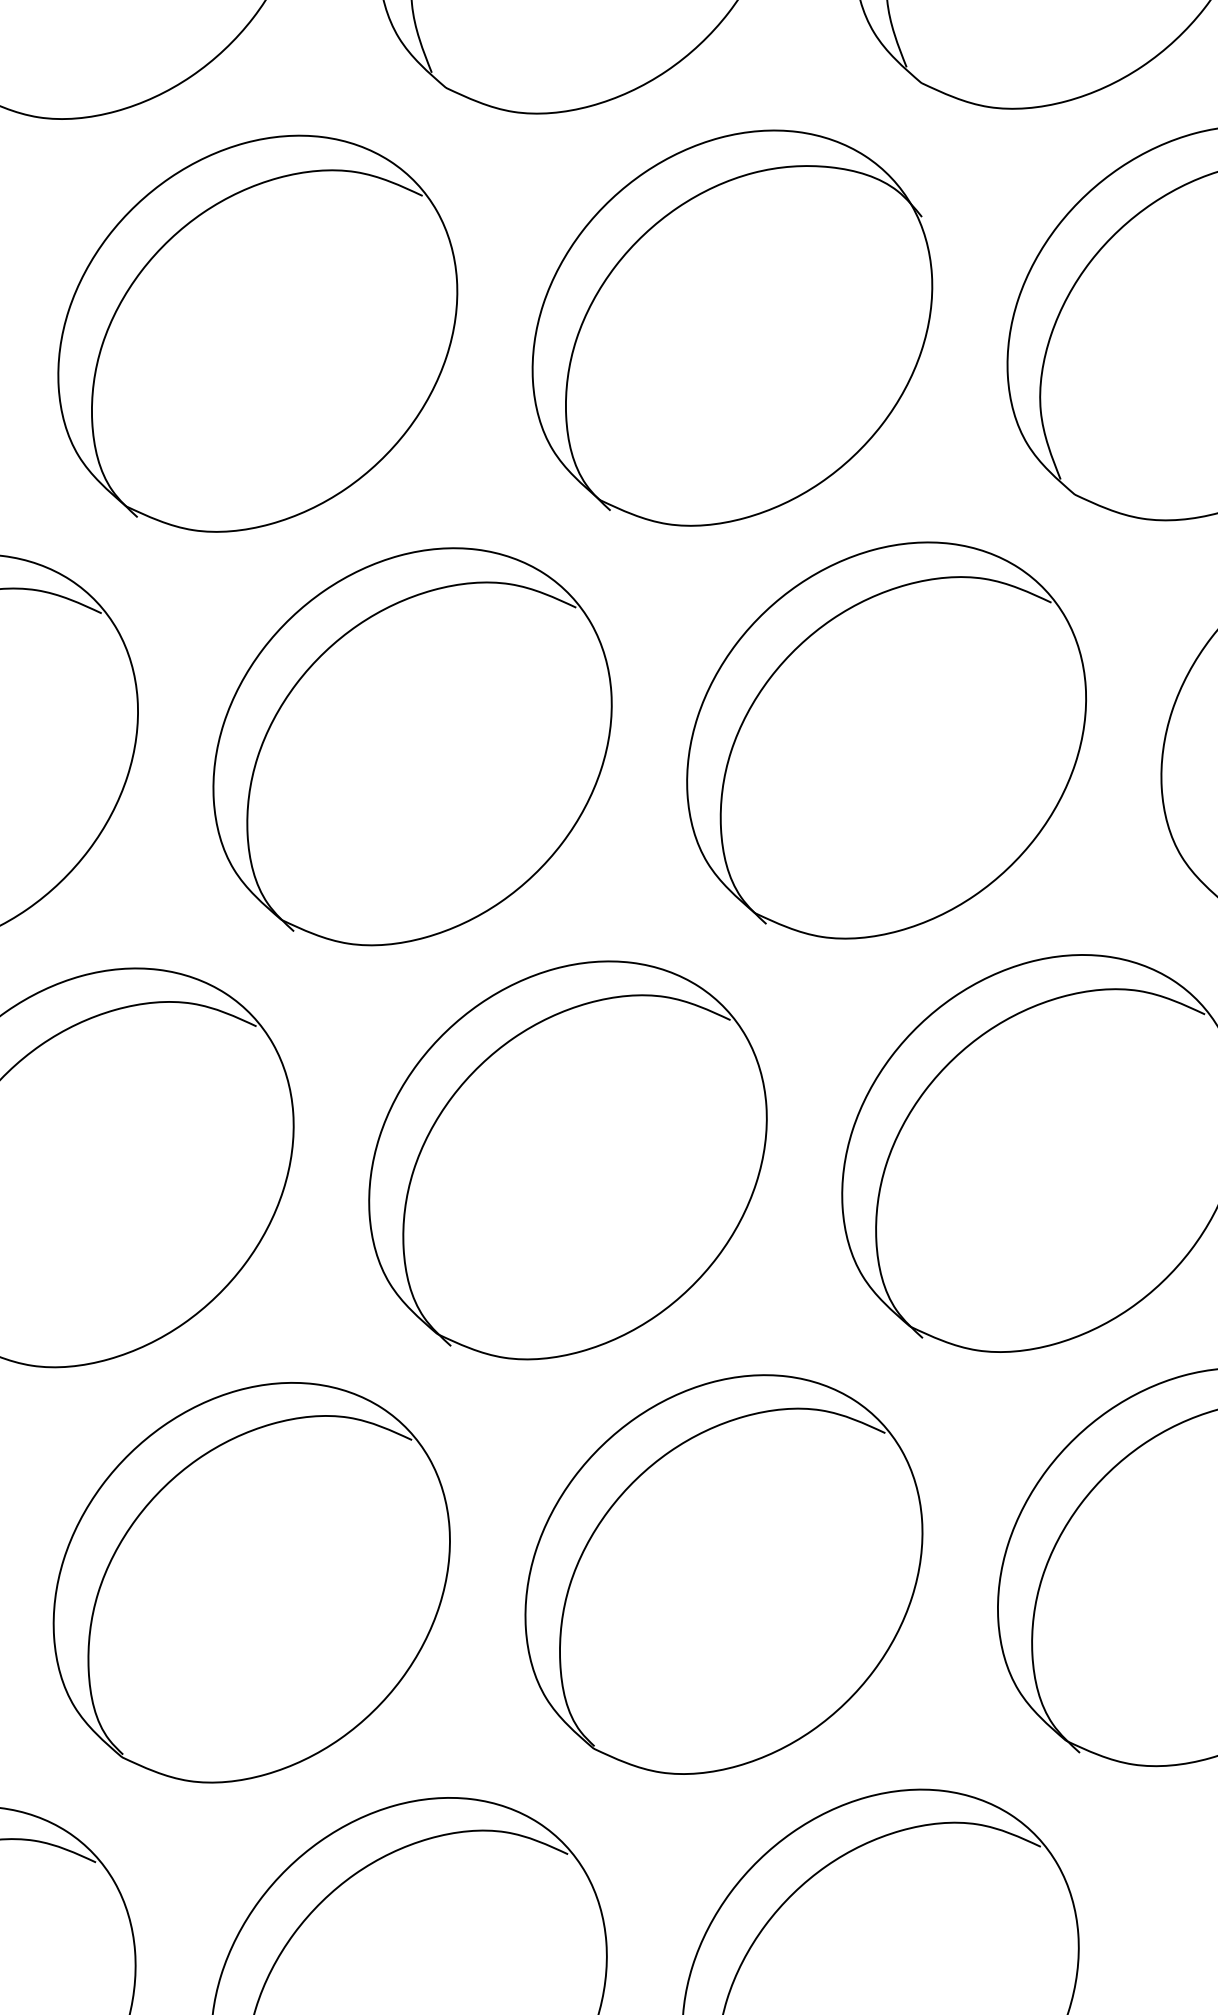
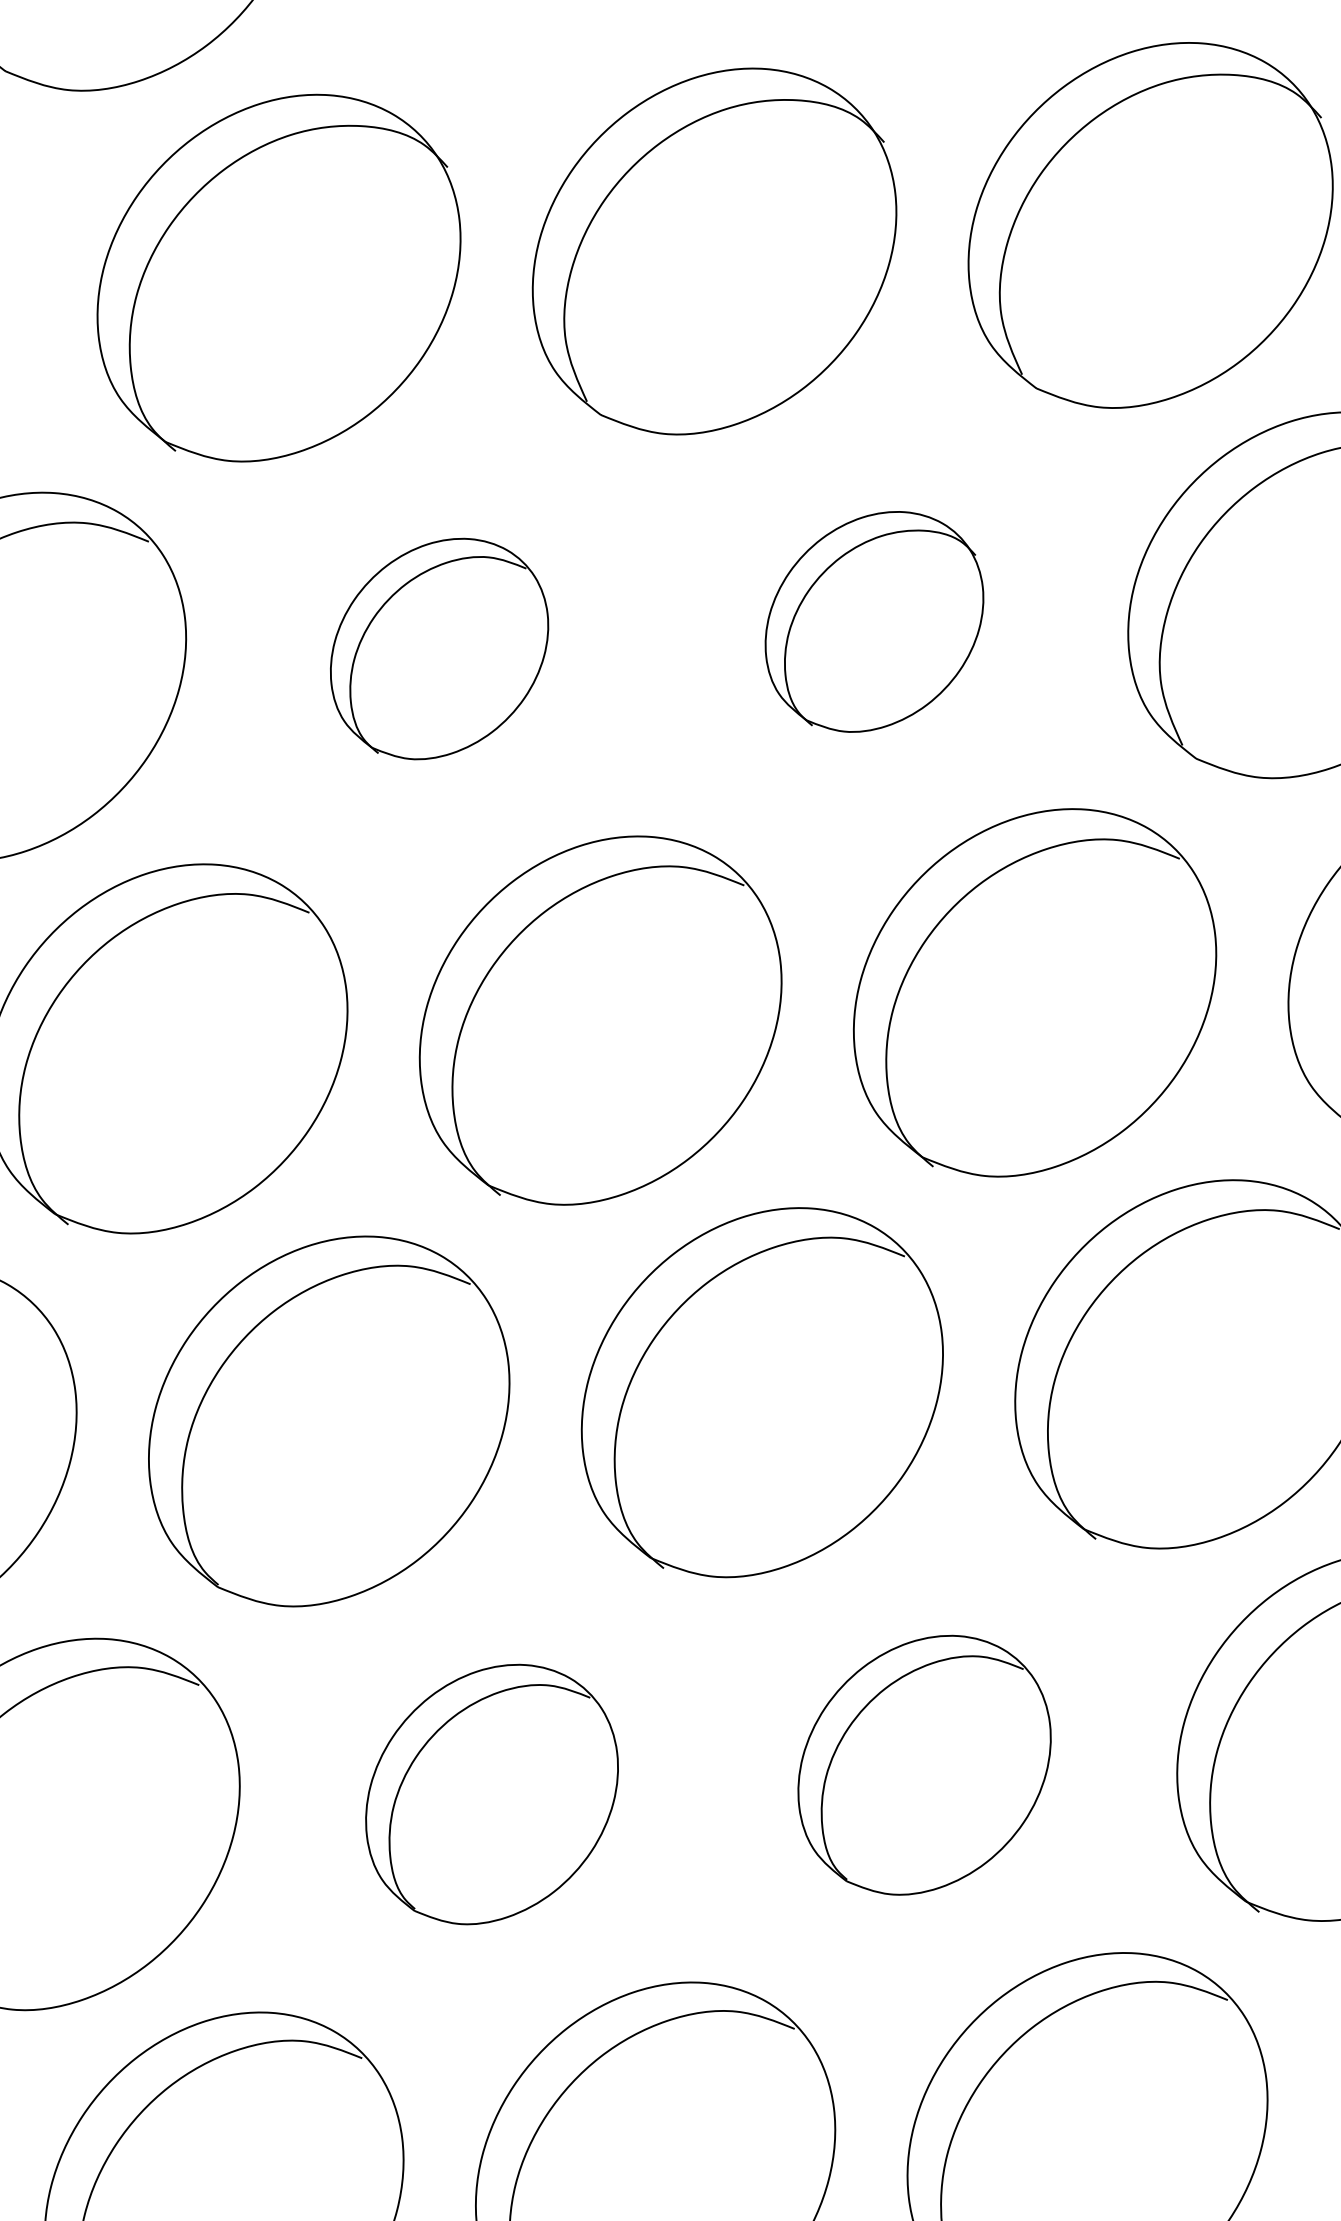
part: (732, 327) -> (874, 621), size x0.6
part: (257, 333) -> (439, 648), size x0.6
part: (723, 1574) -> (924, 1765), size x0.7
part: (251, 1582) -> (491, 1794), size x0.7

